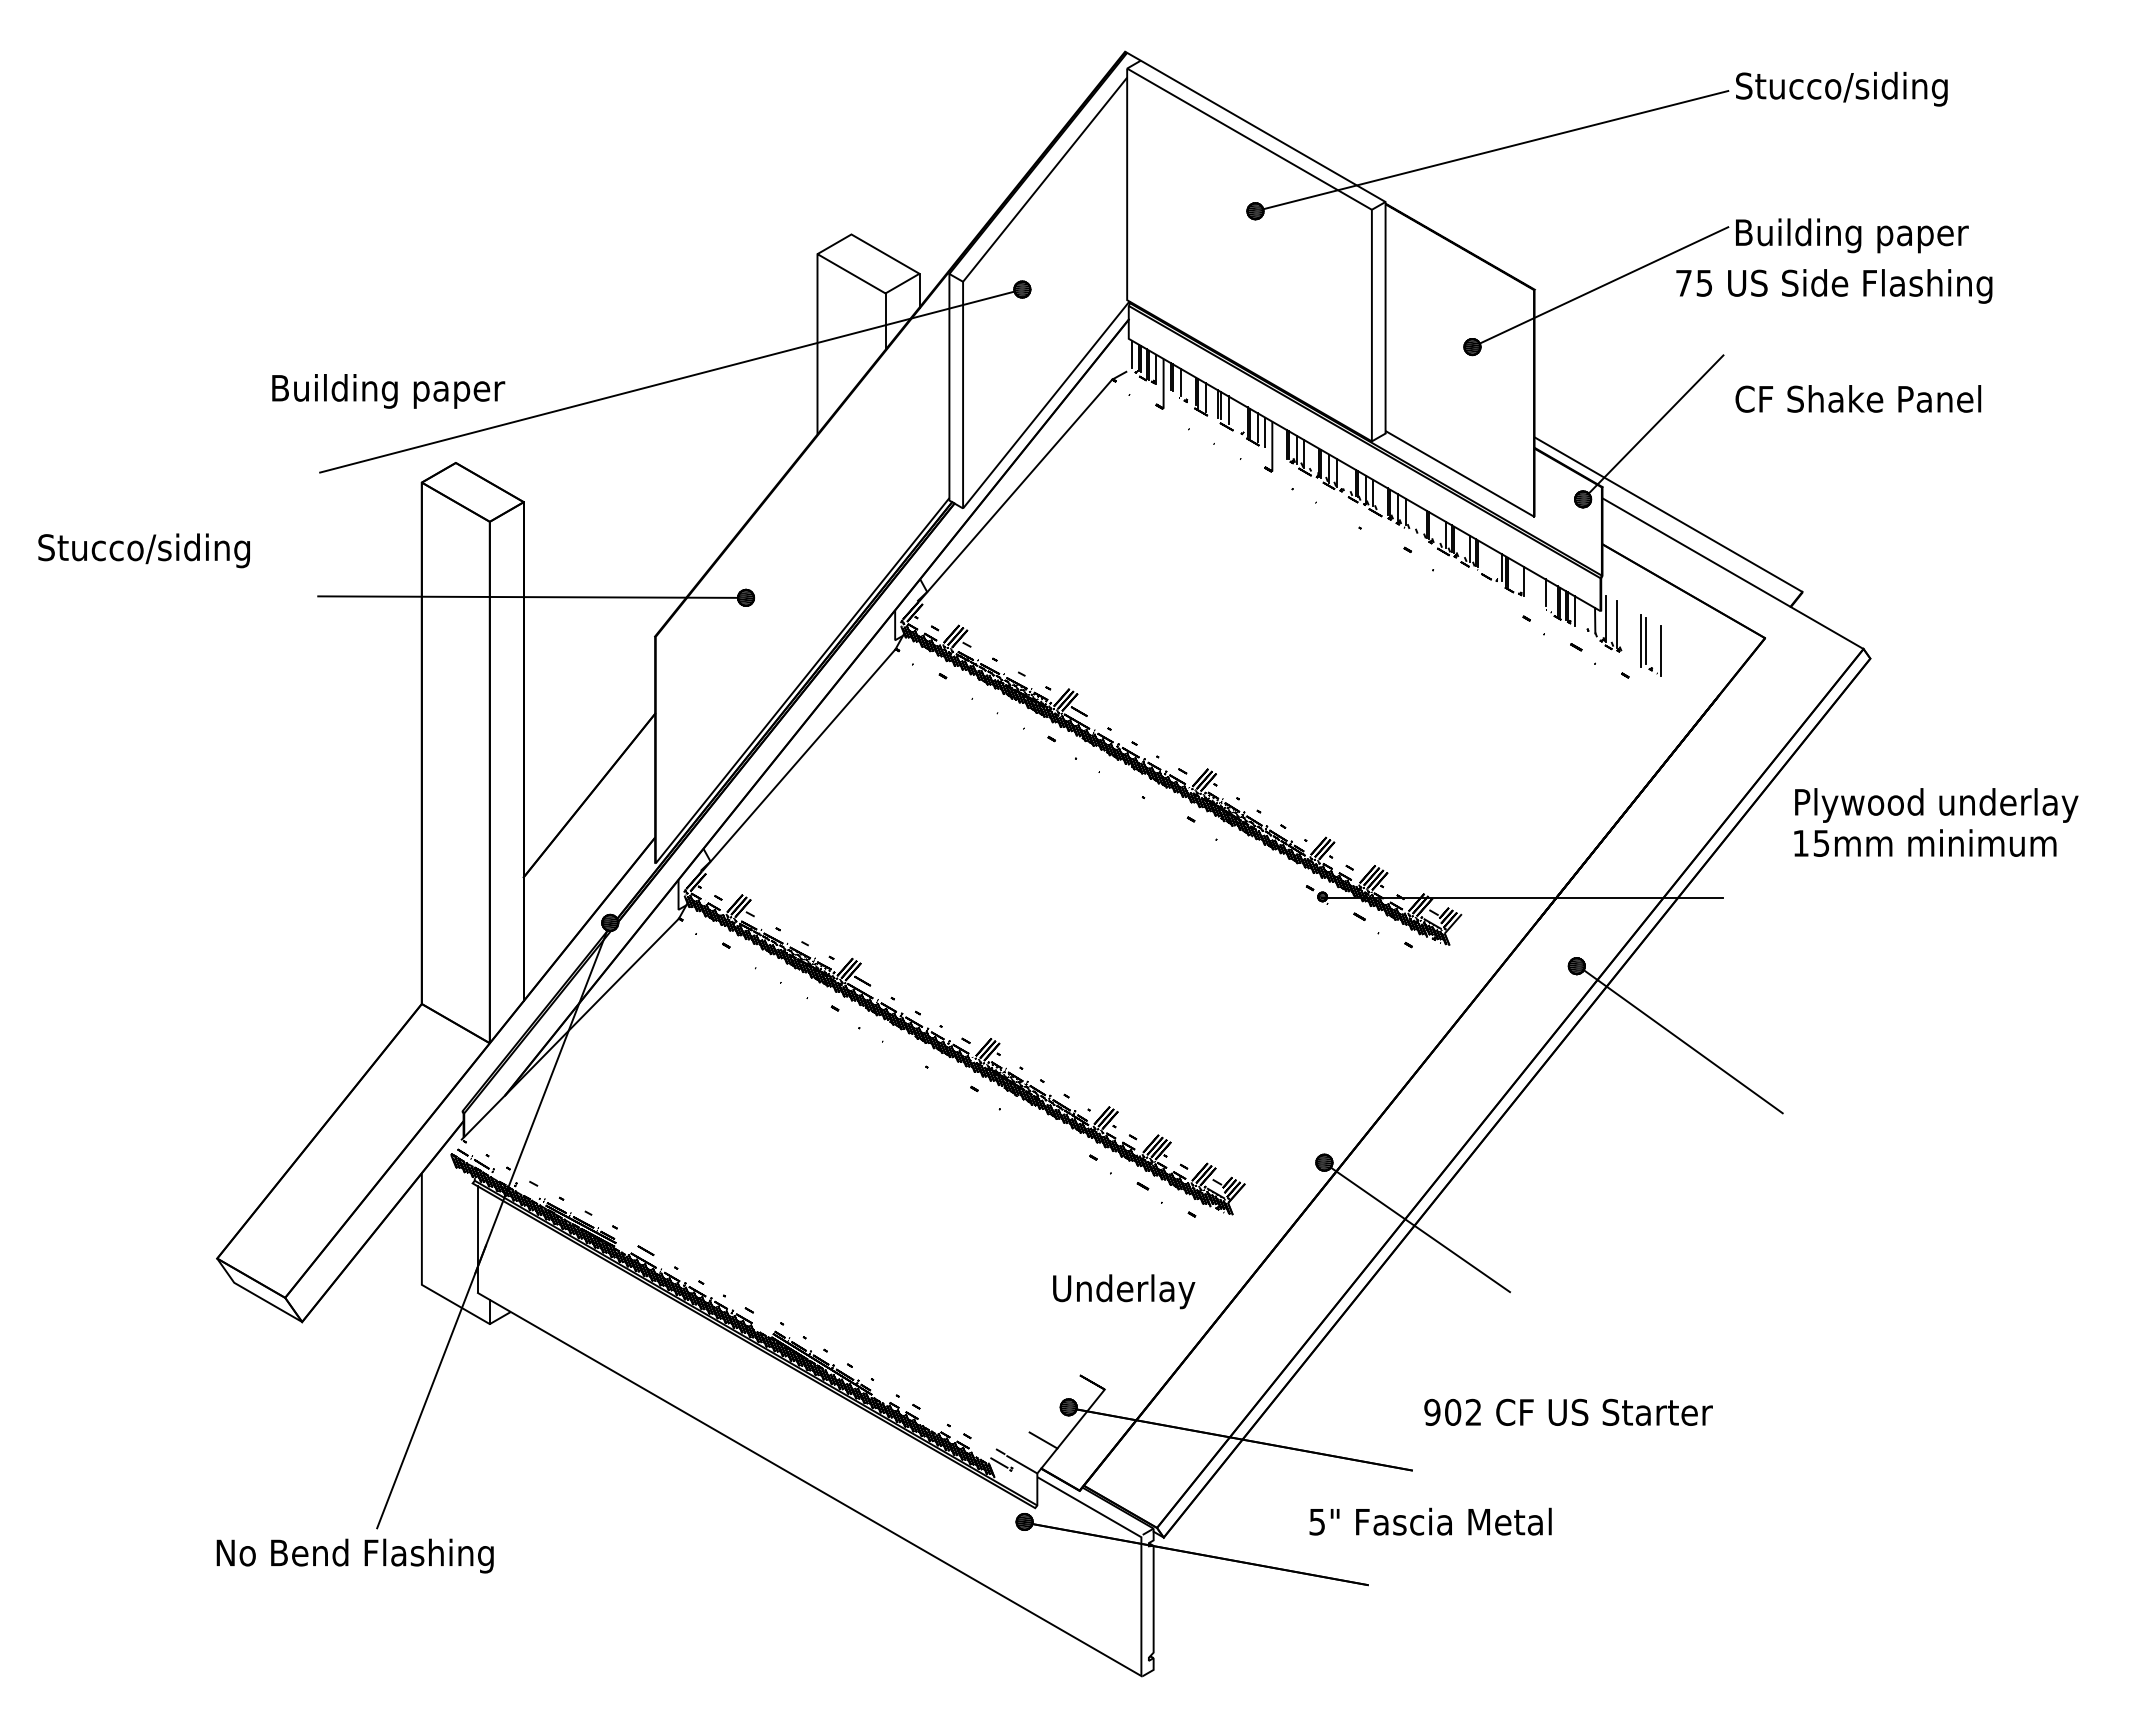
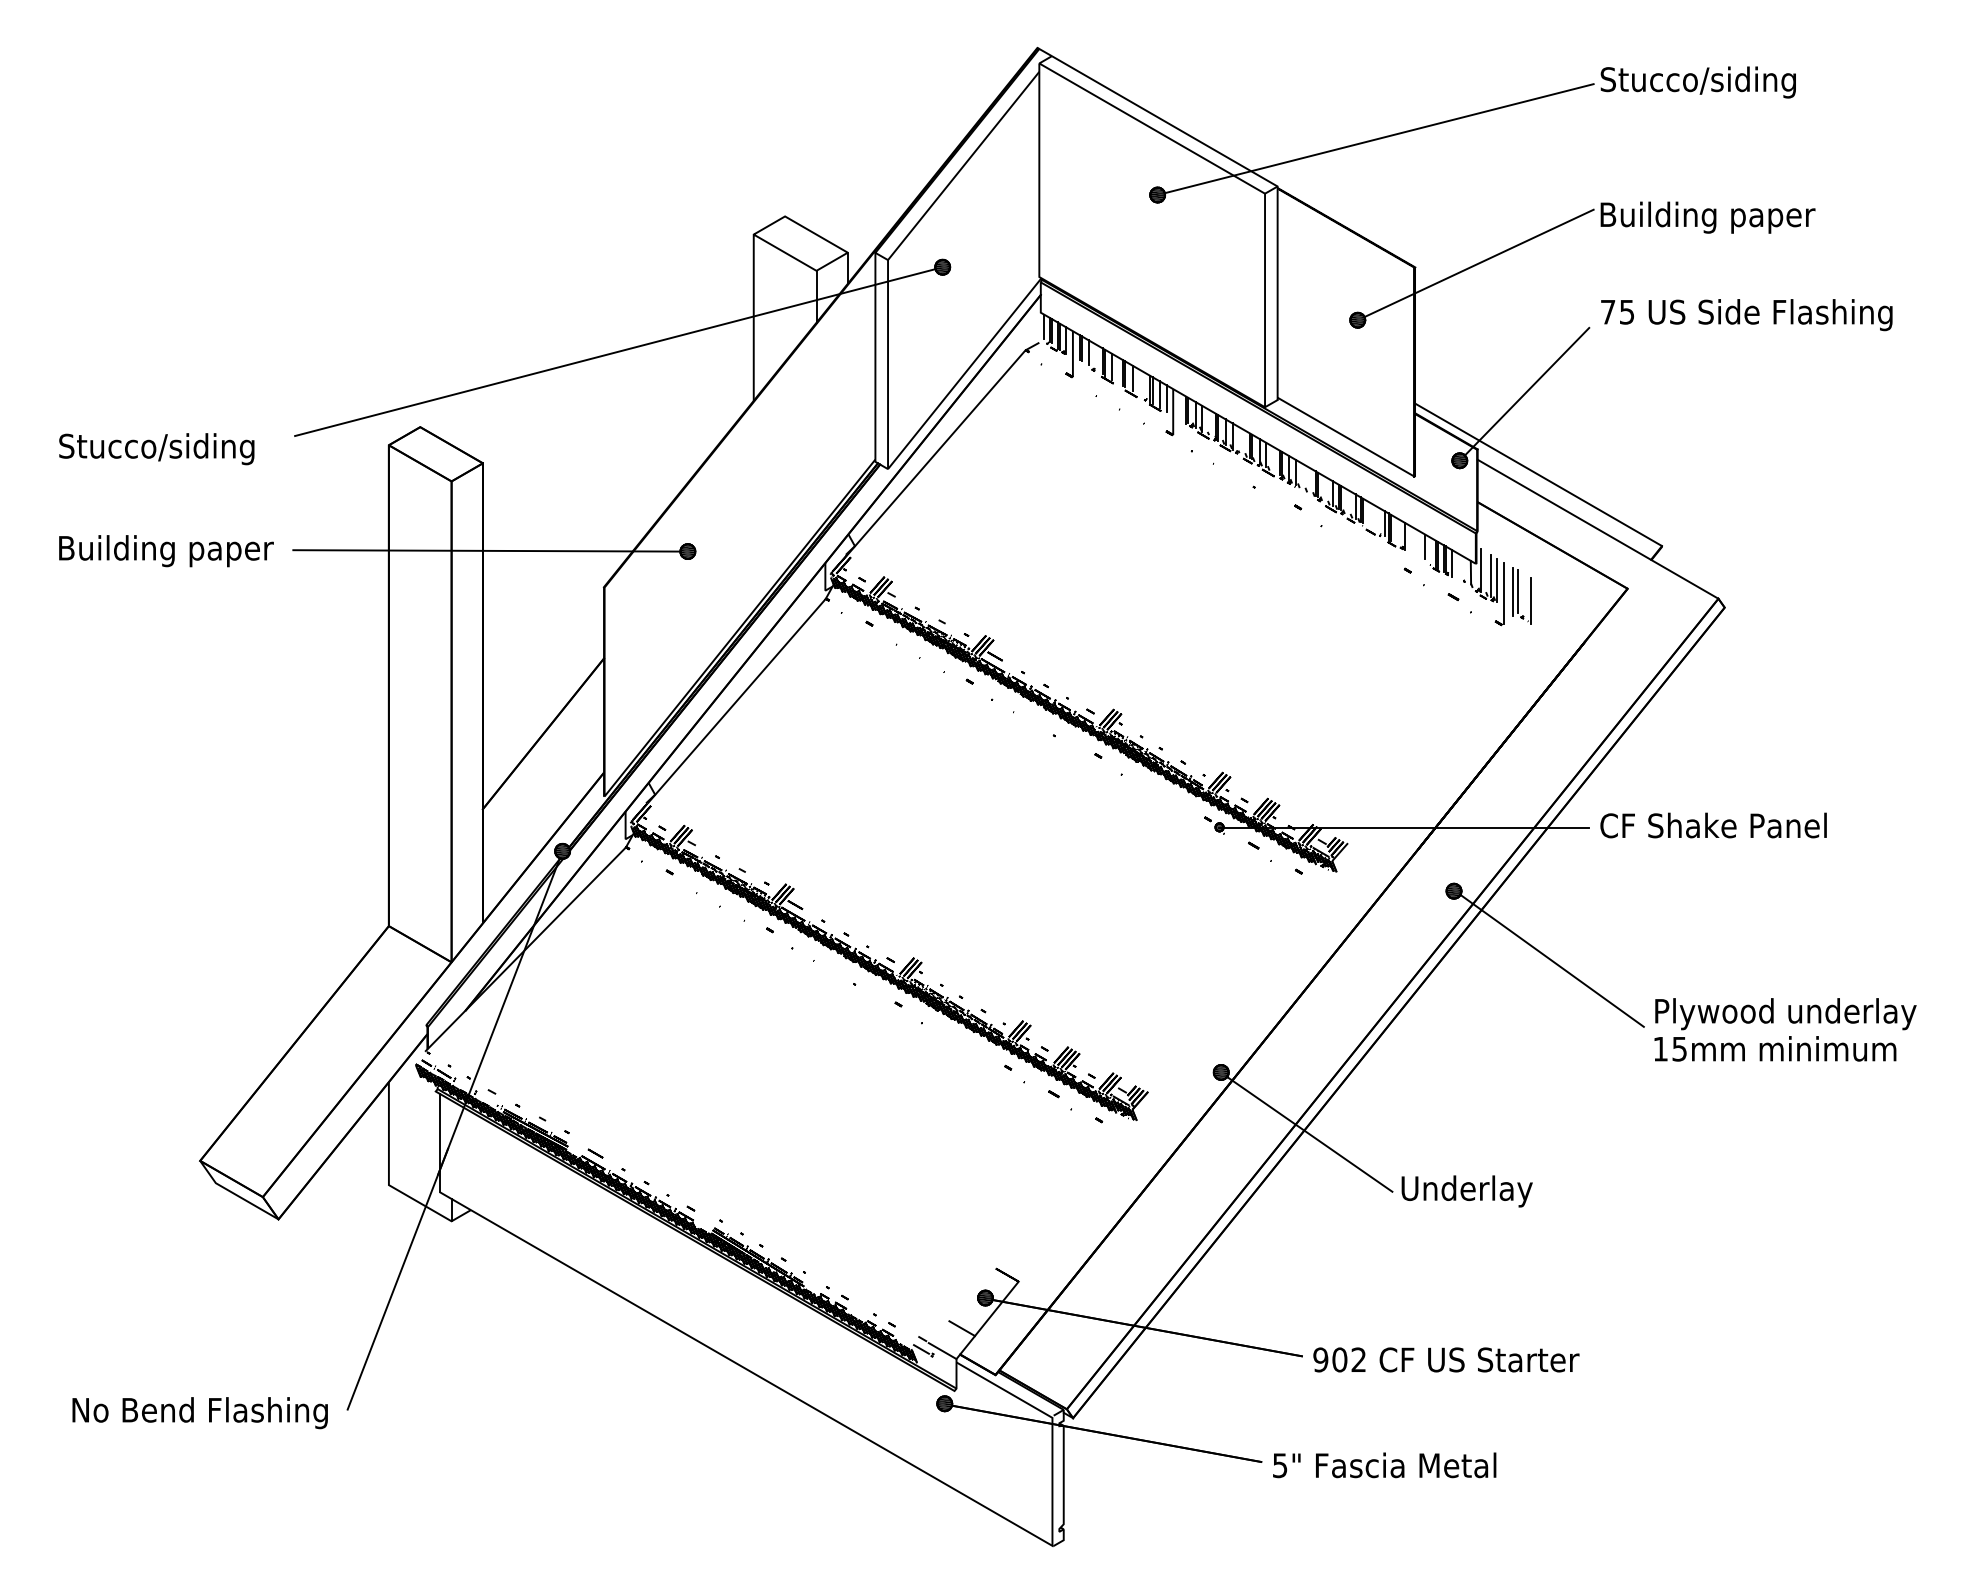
text: (1834, 286) -> (1746, 315), moved
text: (388, 391) -> (166, 551), moved
text: (1858, 398) -> (1713, 825), moved
text: (143, 550) -> (156, 448), moved
line: (1623, 628) -> (1497, 579), added
line: (1630, 642) -> (1503, 592), added
text: (1936, 822) -> (1785, 1029), moved
text: (1124, 1291) -> (1467, 1191), moved
text: (1568, 1411) -> (1446, 1359), moved
text: (1430, 1521) -> (1384, 1465), moved
text: (354, 1555) -> (199, 1412), moved

